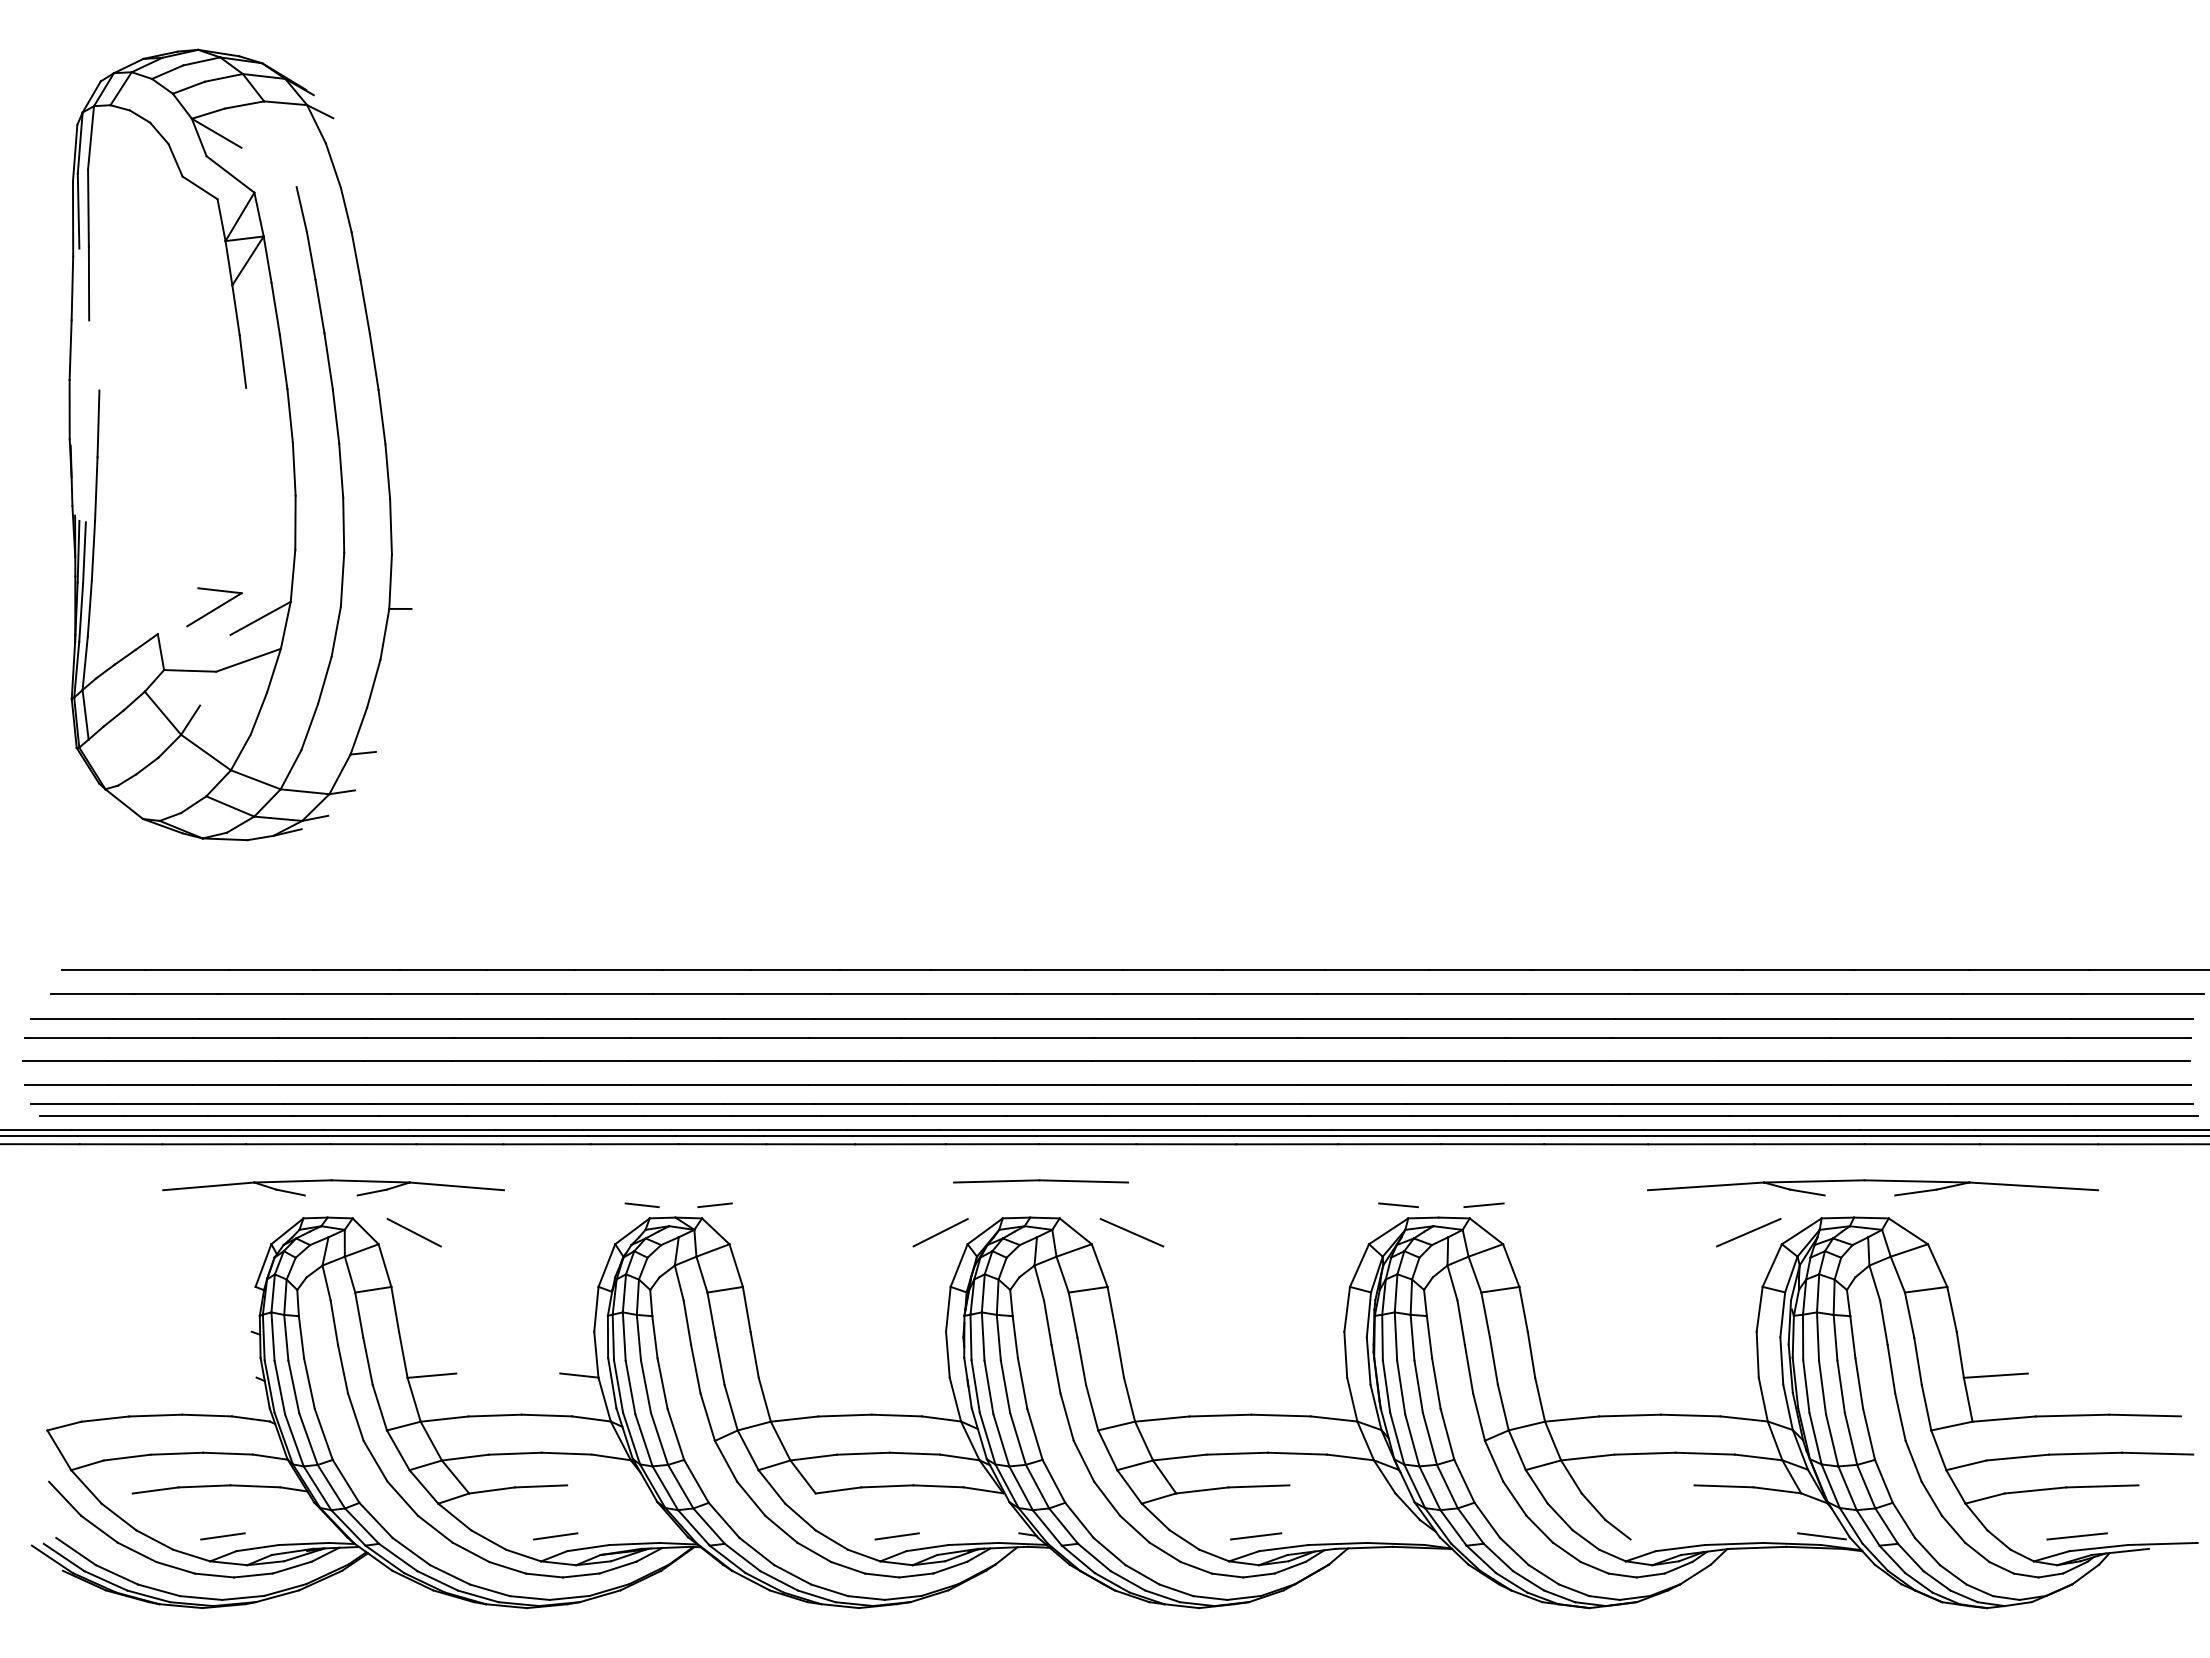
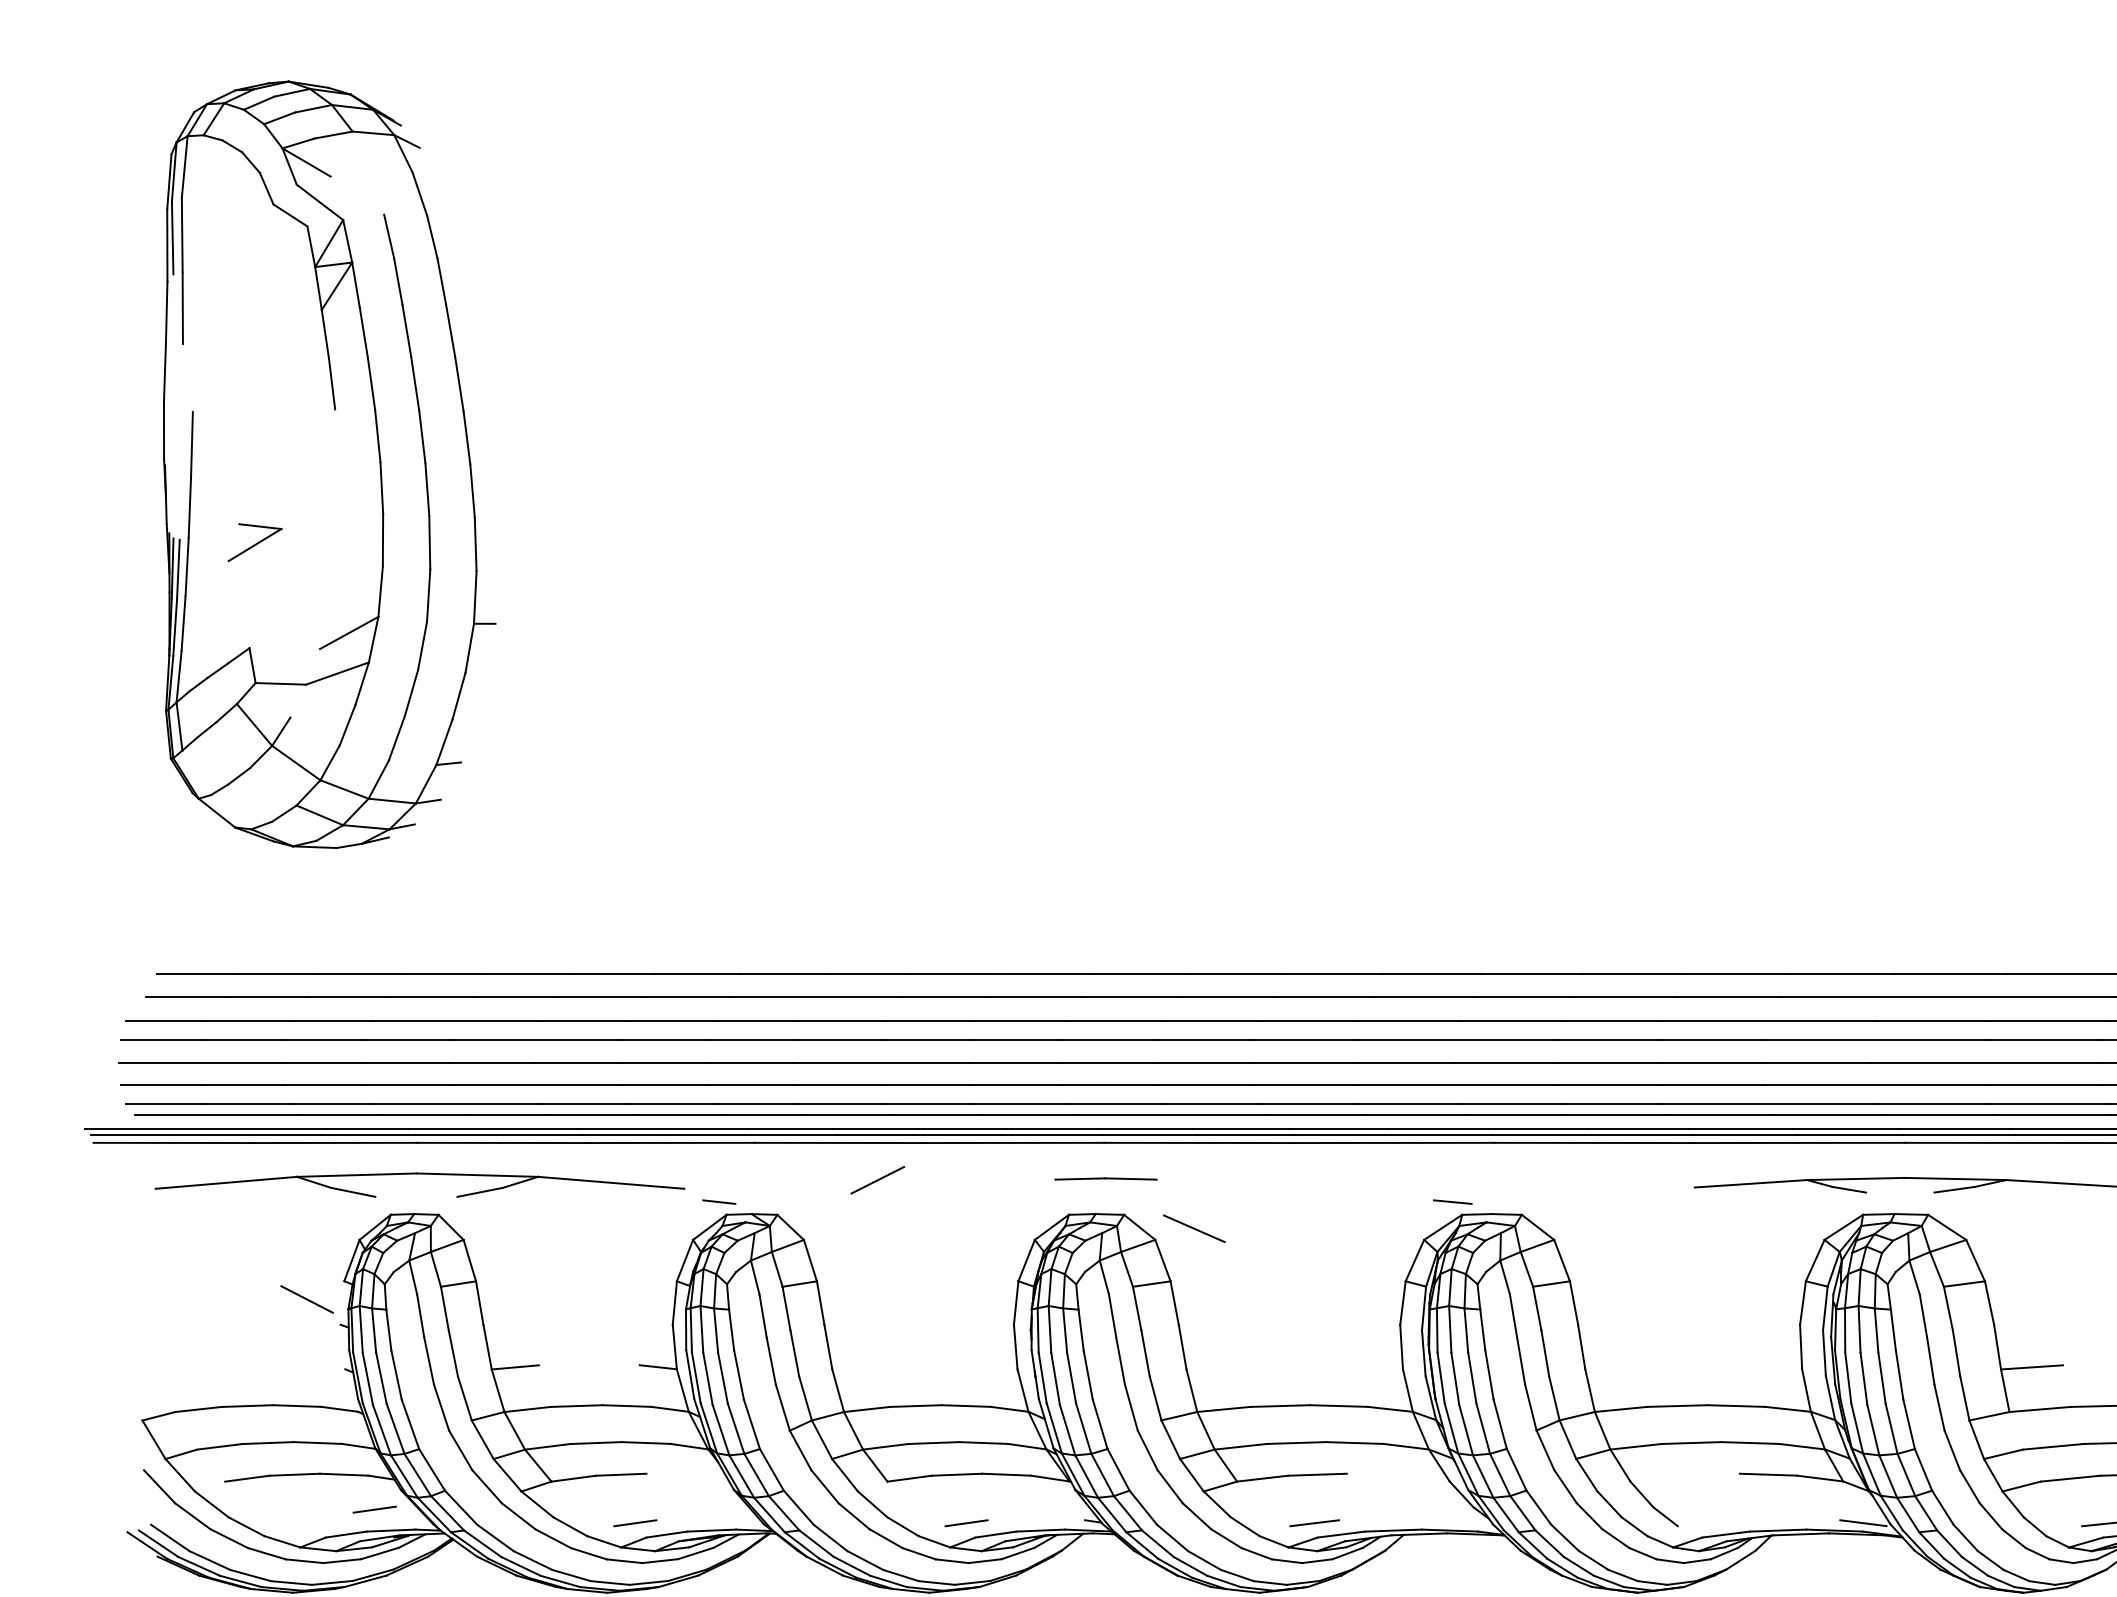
part: (214, 607) -> (255, 542), moved
part: (1040, 1181) -> (1105, 1179), size x0.6
part: (333, 1187) -> (419, 1184), size x1.6
line: (714, 1205) -> (789, 1202), removed
line: (1483, 1205) -> (1535, 1202), removed
line: (413, 1232) -> (306, 1299), moved
line: (940, 1232) -> (877, 1180), moved
line: (1748, 1232) -> (1792, 1228), removed
line: (222, 1536) -> (374, 1509), moved

